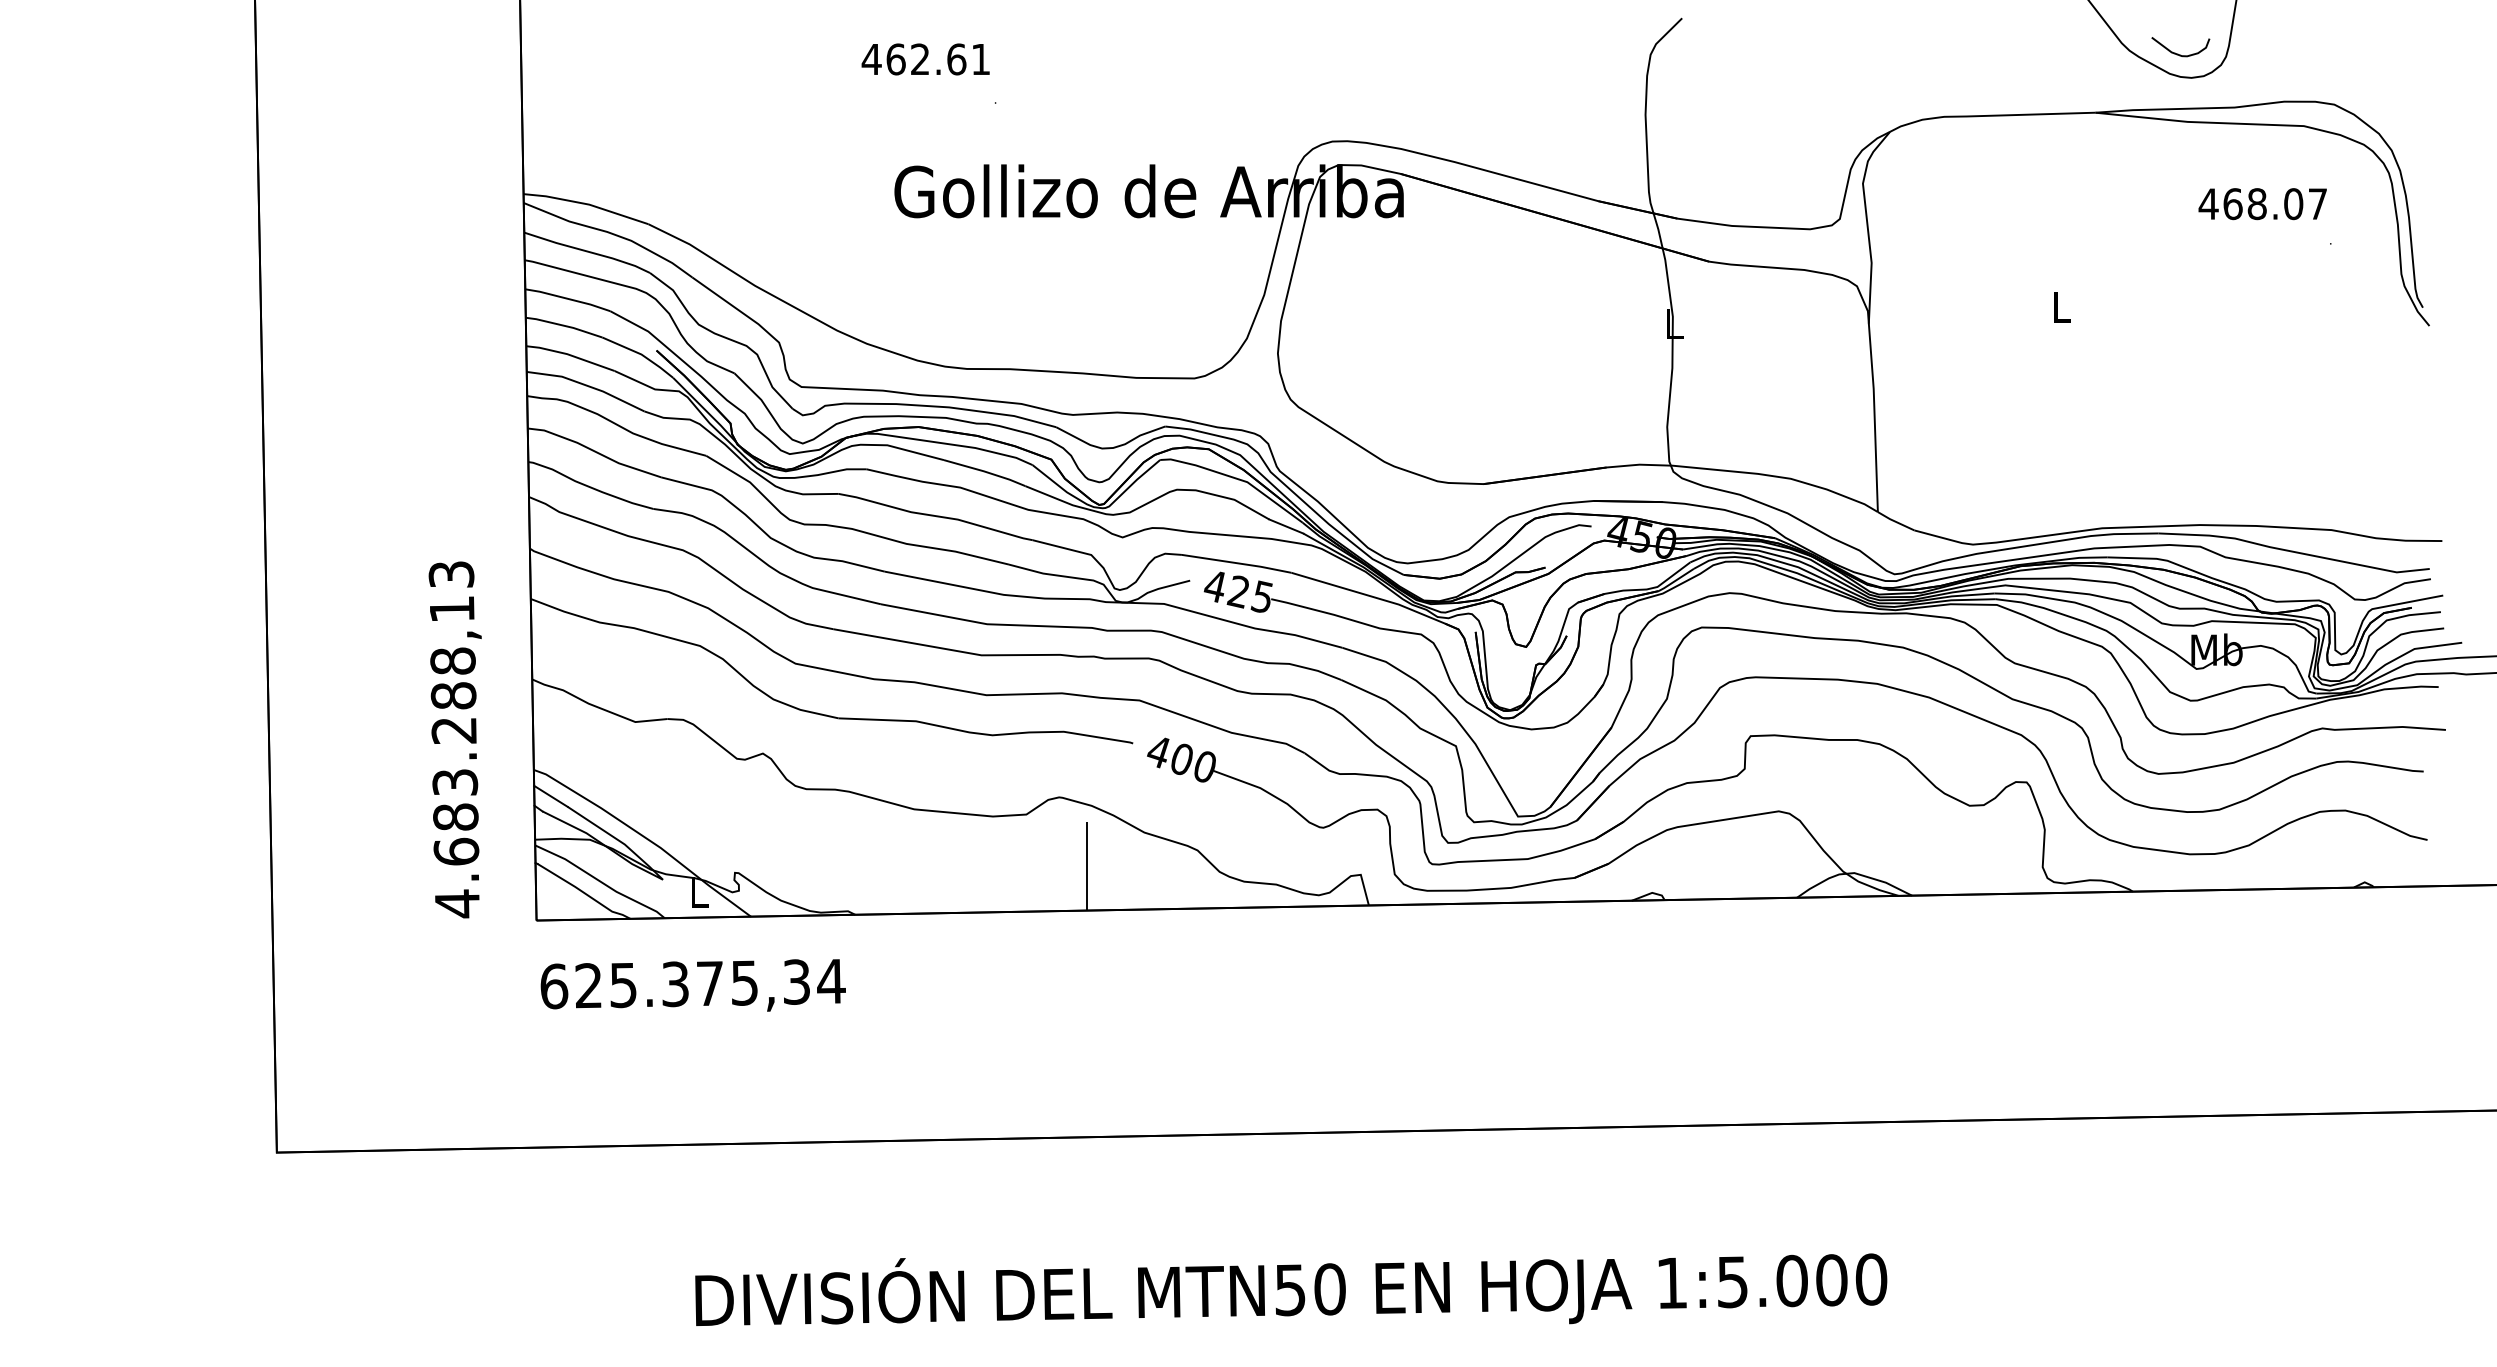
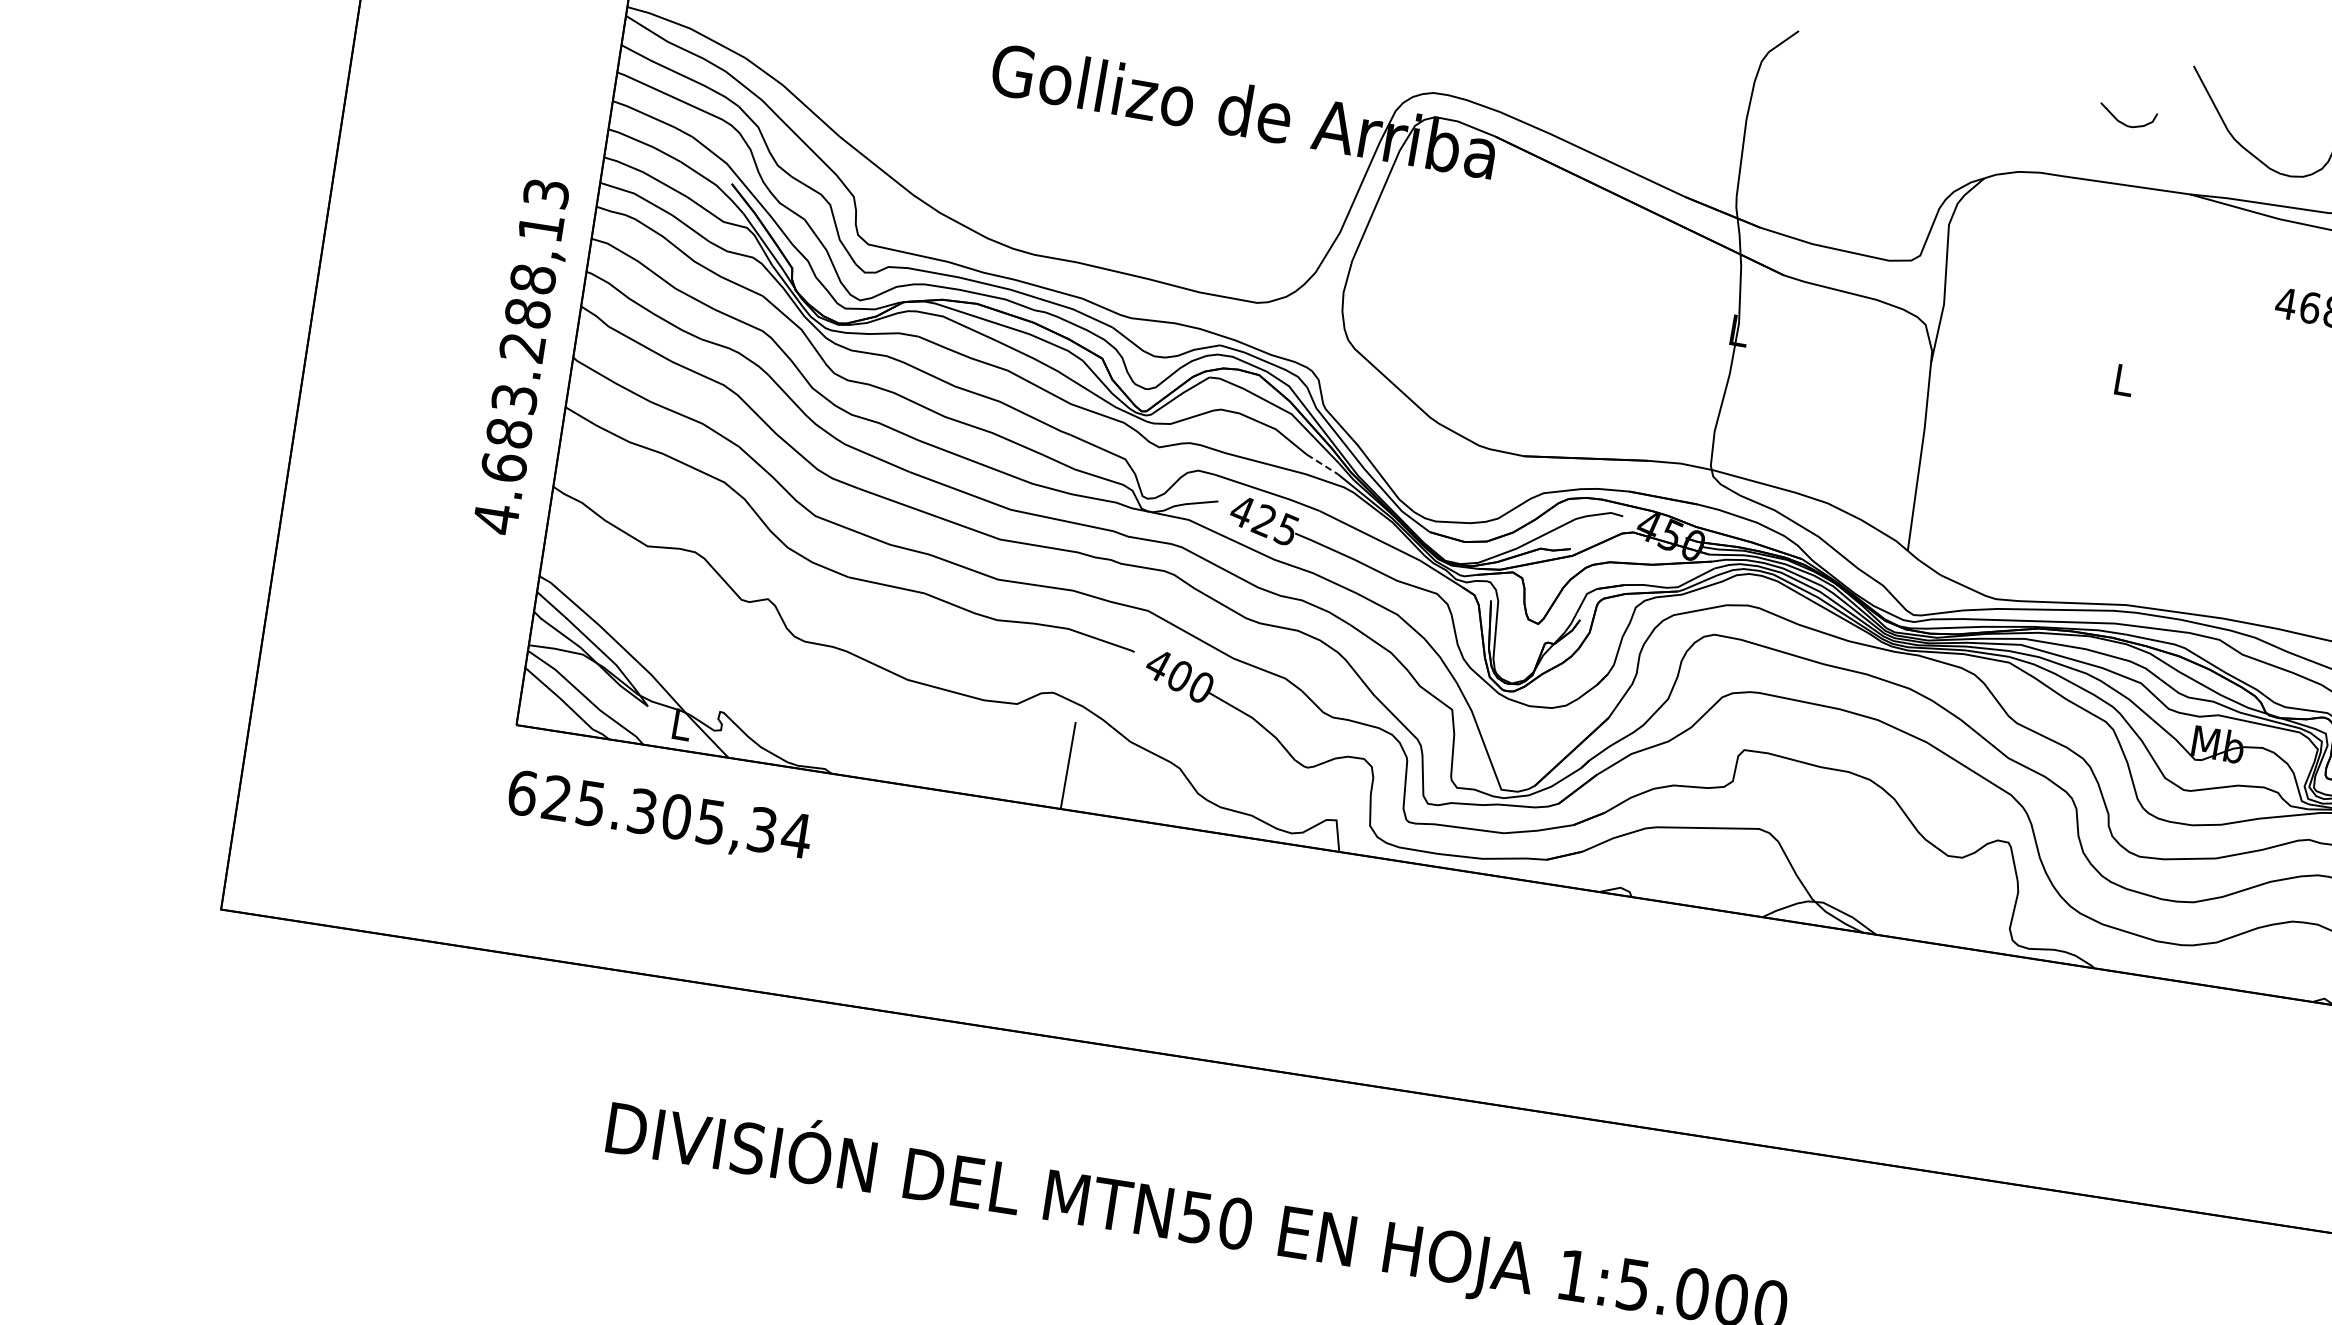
curve: (2178, 53) -> (2124, 122), moved
line: (1286, 526) -> (1322, 464), solid -> dashed
text: (454, 739) -> (521, 356), moved
text: (709, 983) -> (676, 816), 625.375,34 -> 625.305,34

